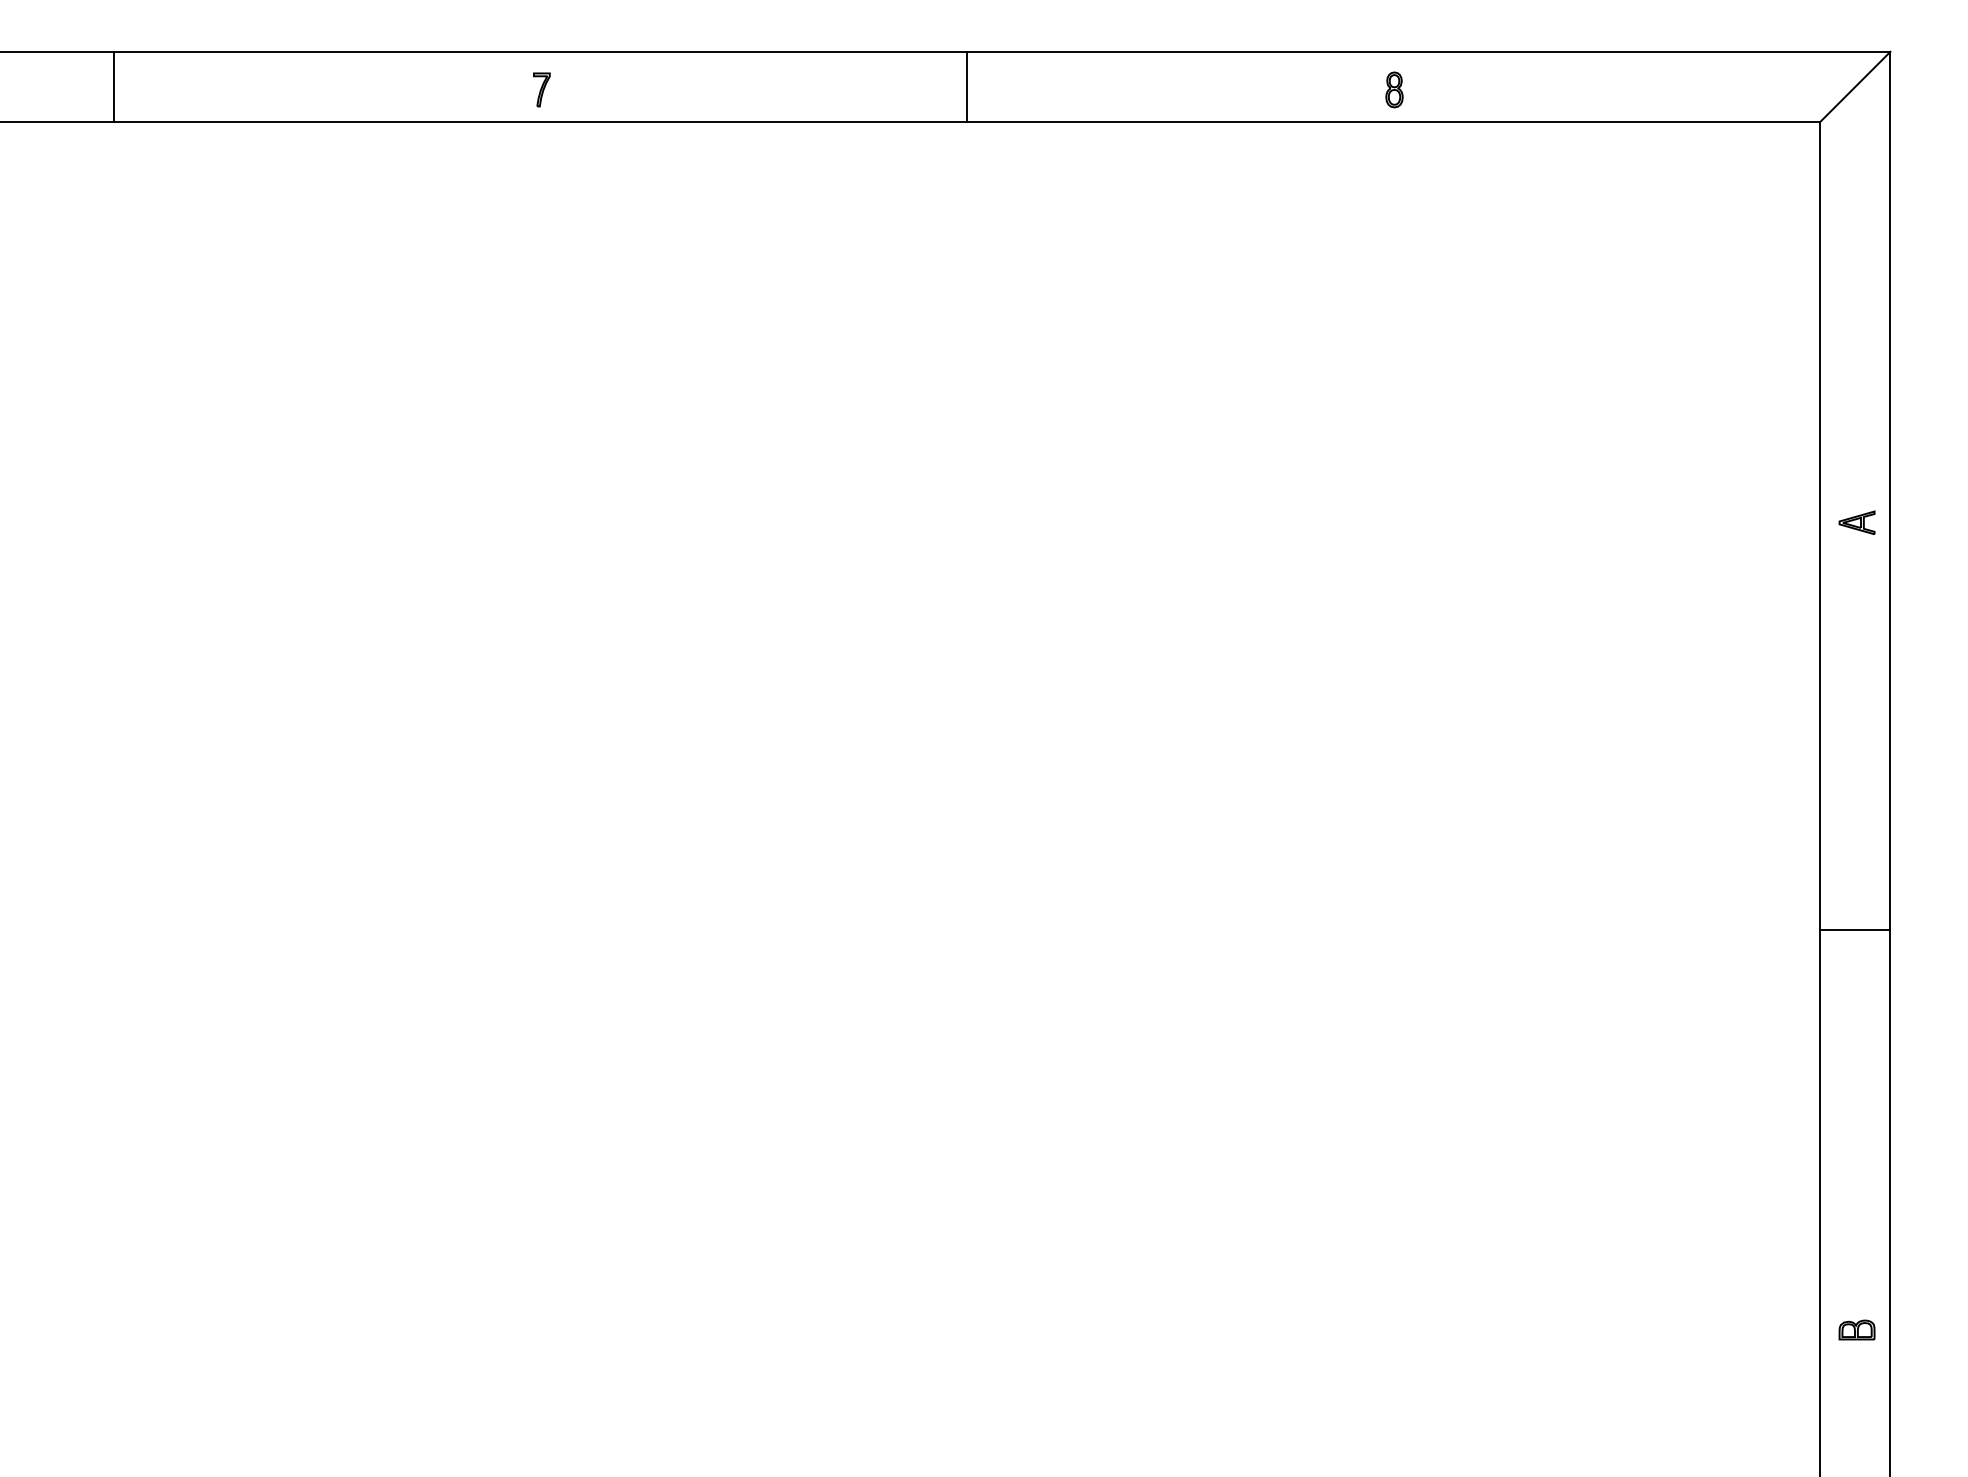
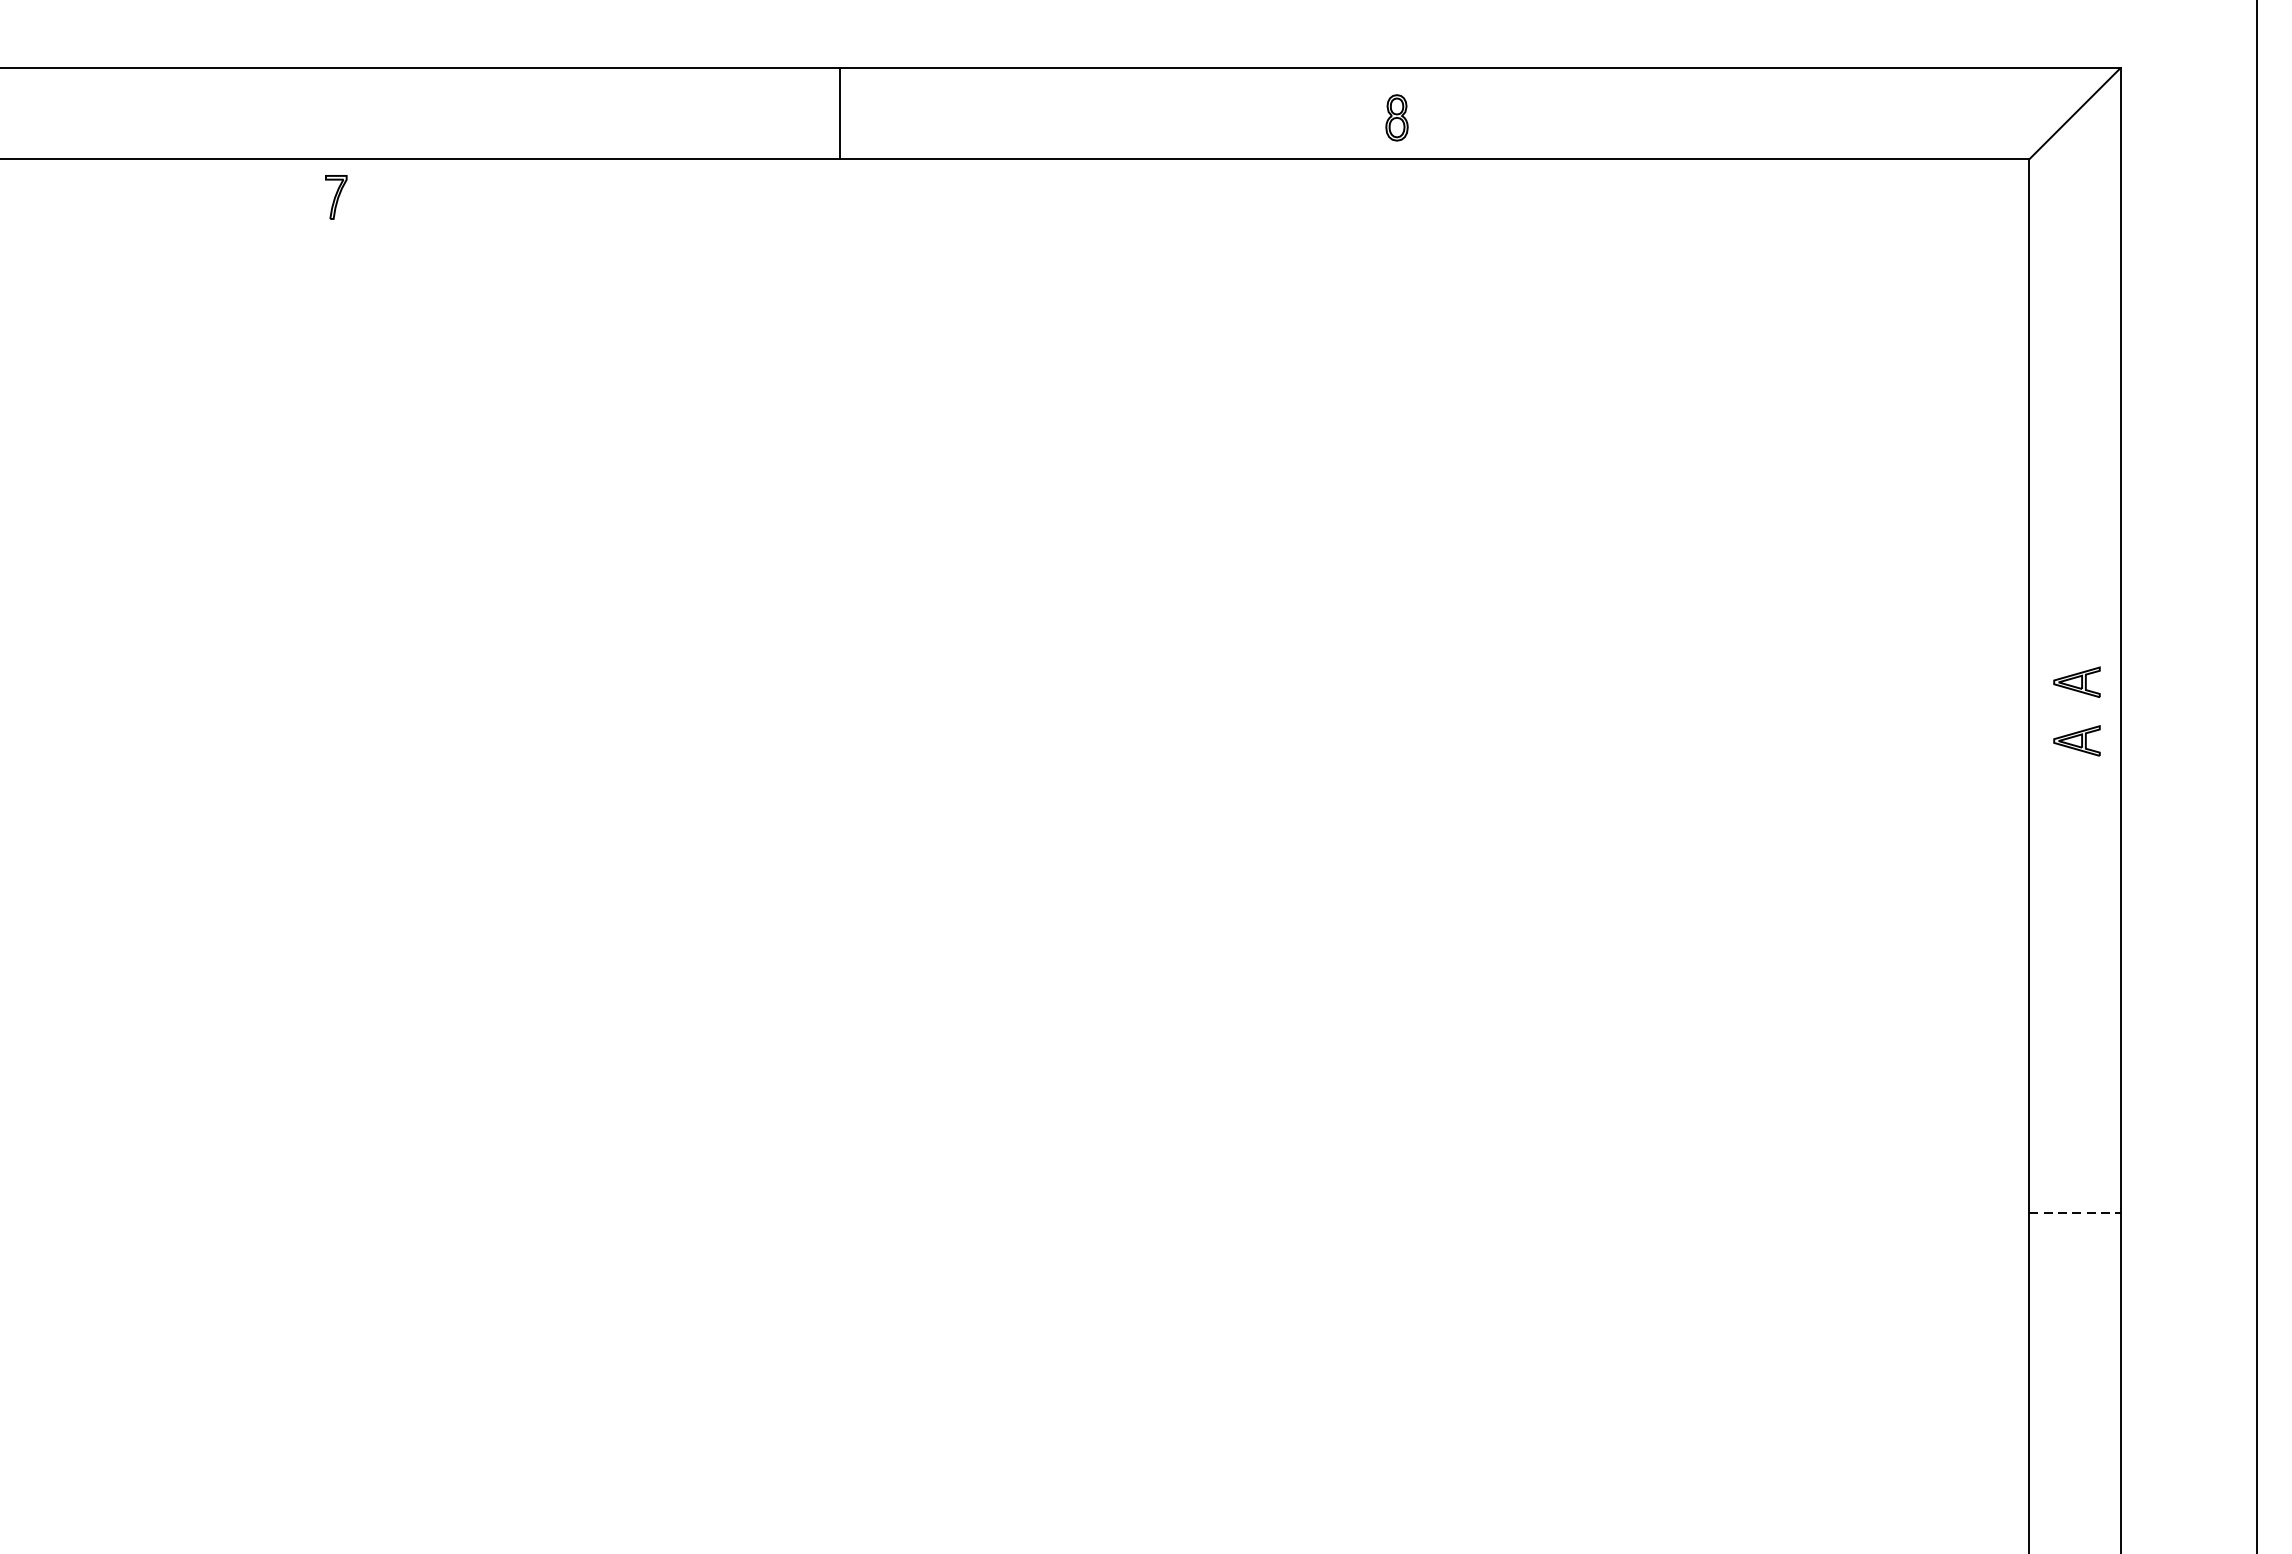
line: (967, 86) -> (840, 113), moved
part: (541, 89) -> (335, 196), moved
part: (1394, 89) -> (1397, 117), moved
part: (1856, 567) -> (2076, 740), added
line: (1855, 929) -> (2074, 1212), solid -> dashed

